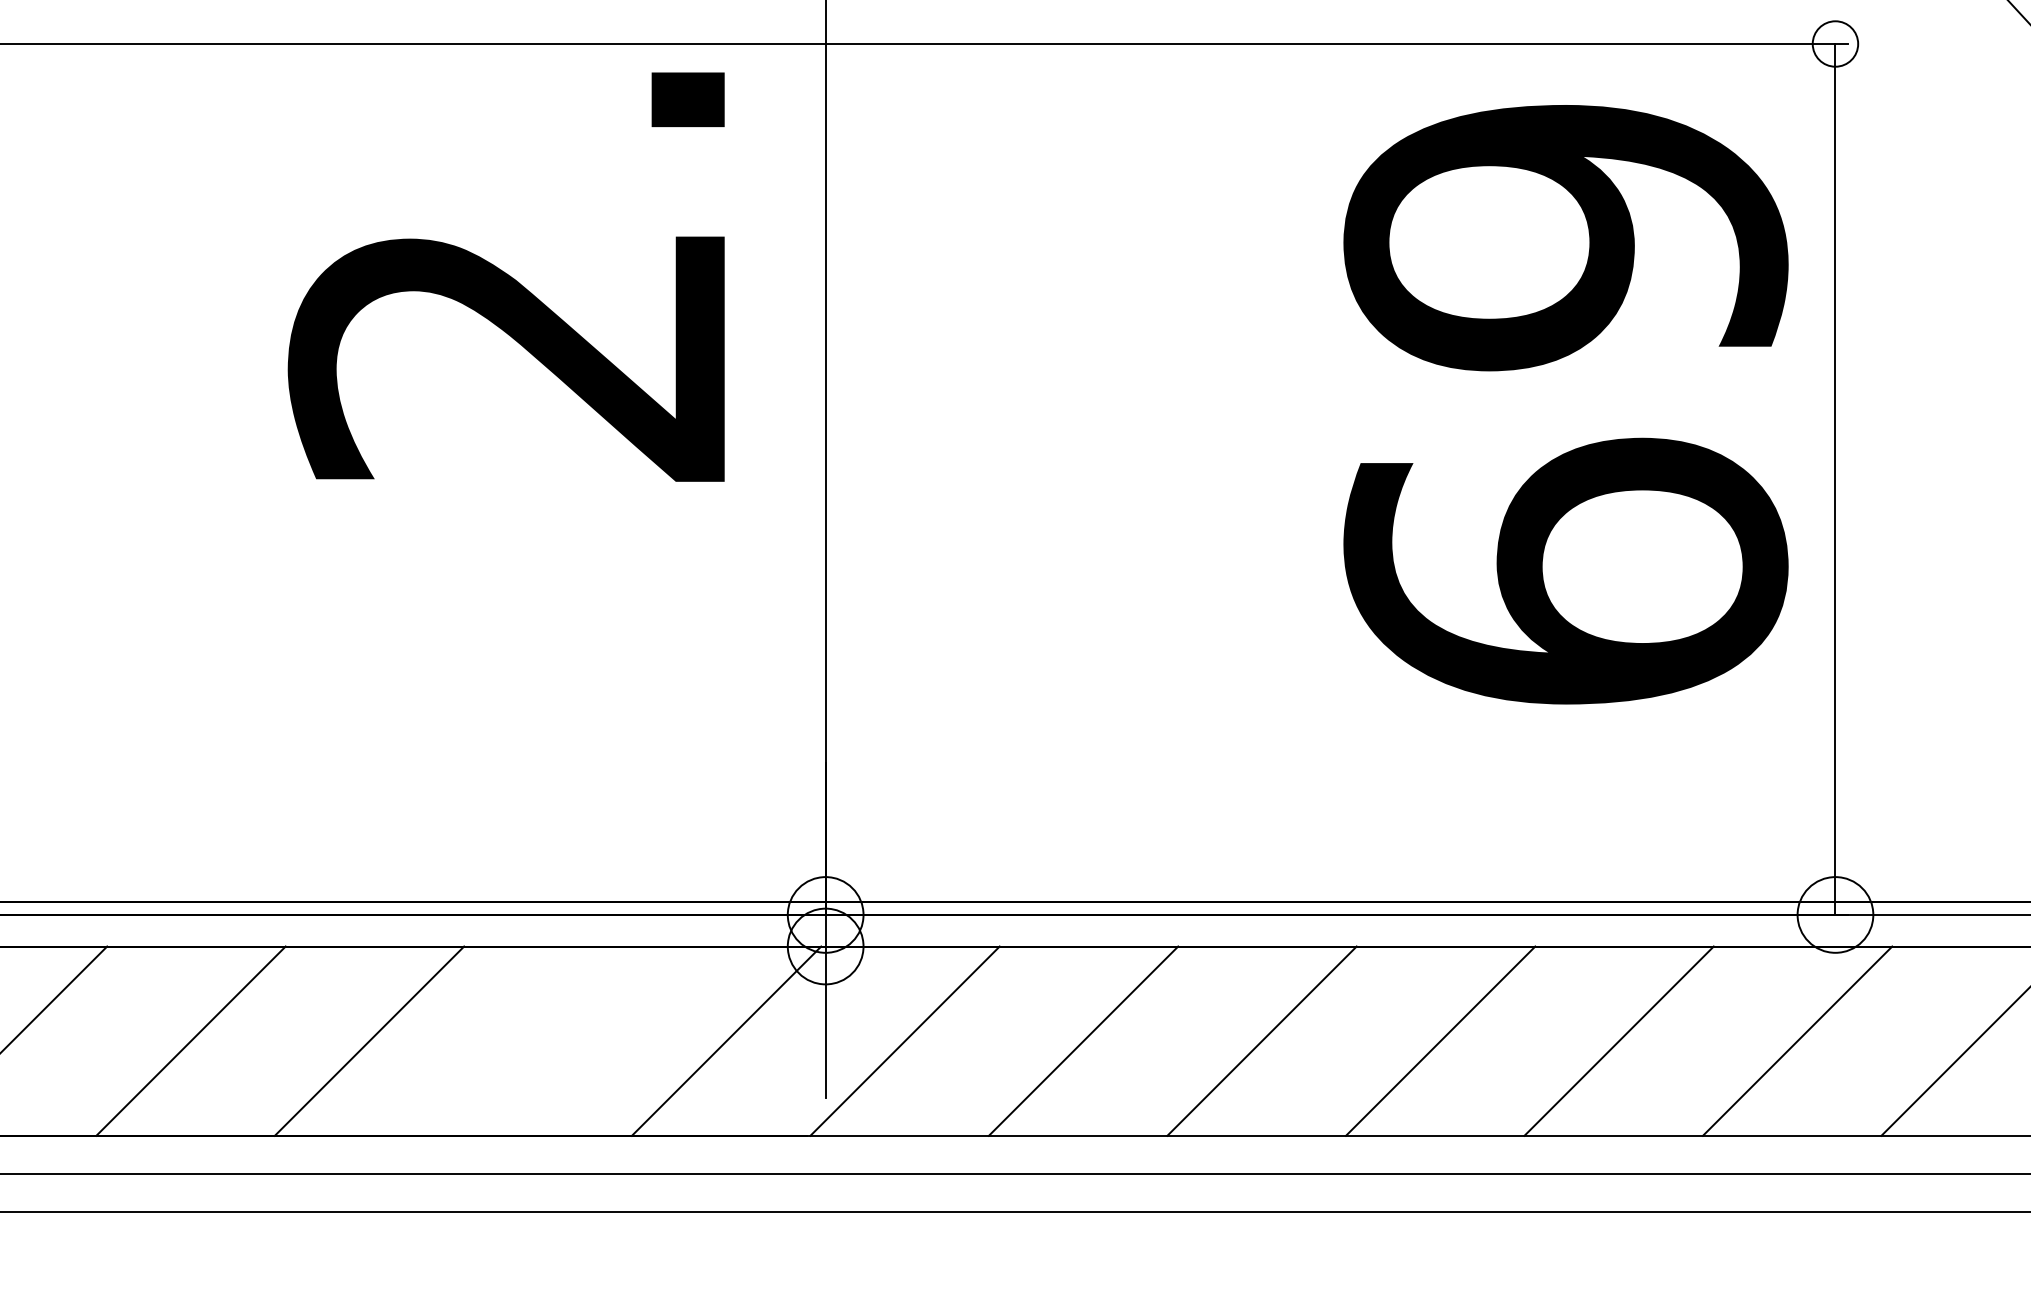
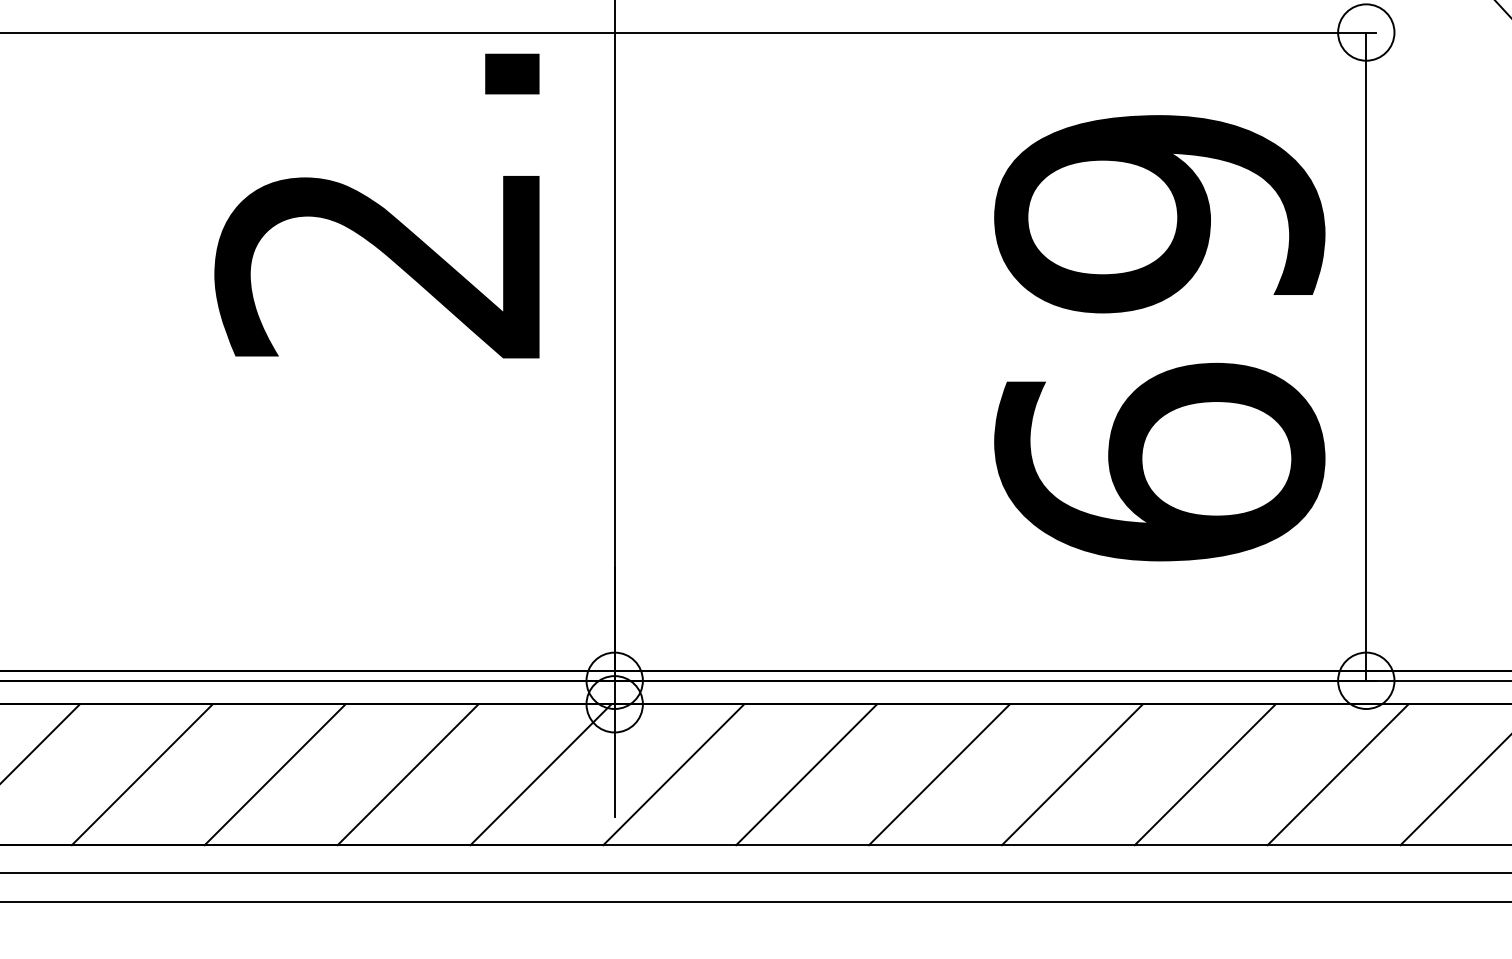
circle: (1835, 43) -> (1366, 32), size x1.67
text: (1565, 404) -> (1159, 338), moved
line: (547, 1040) -> (407, 774), added

